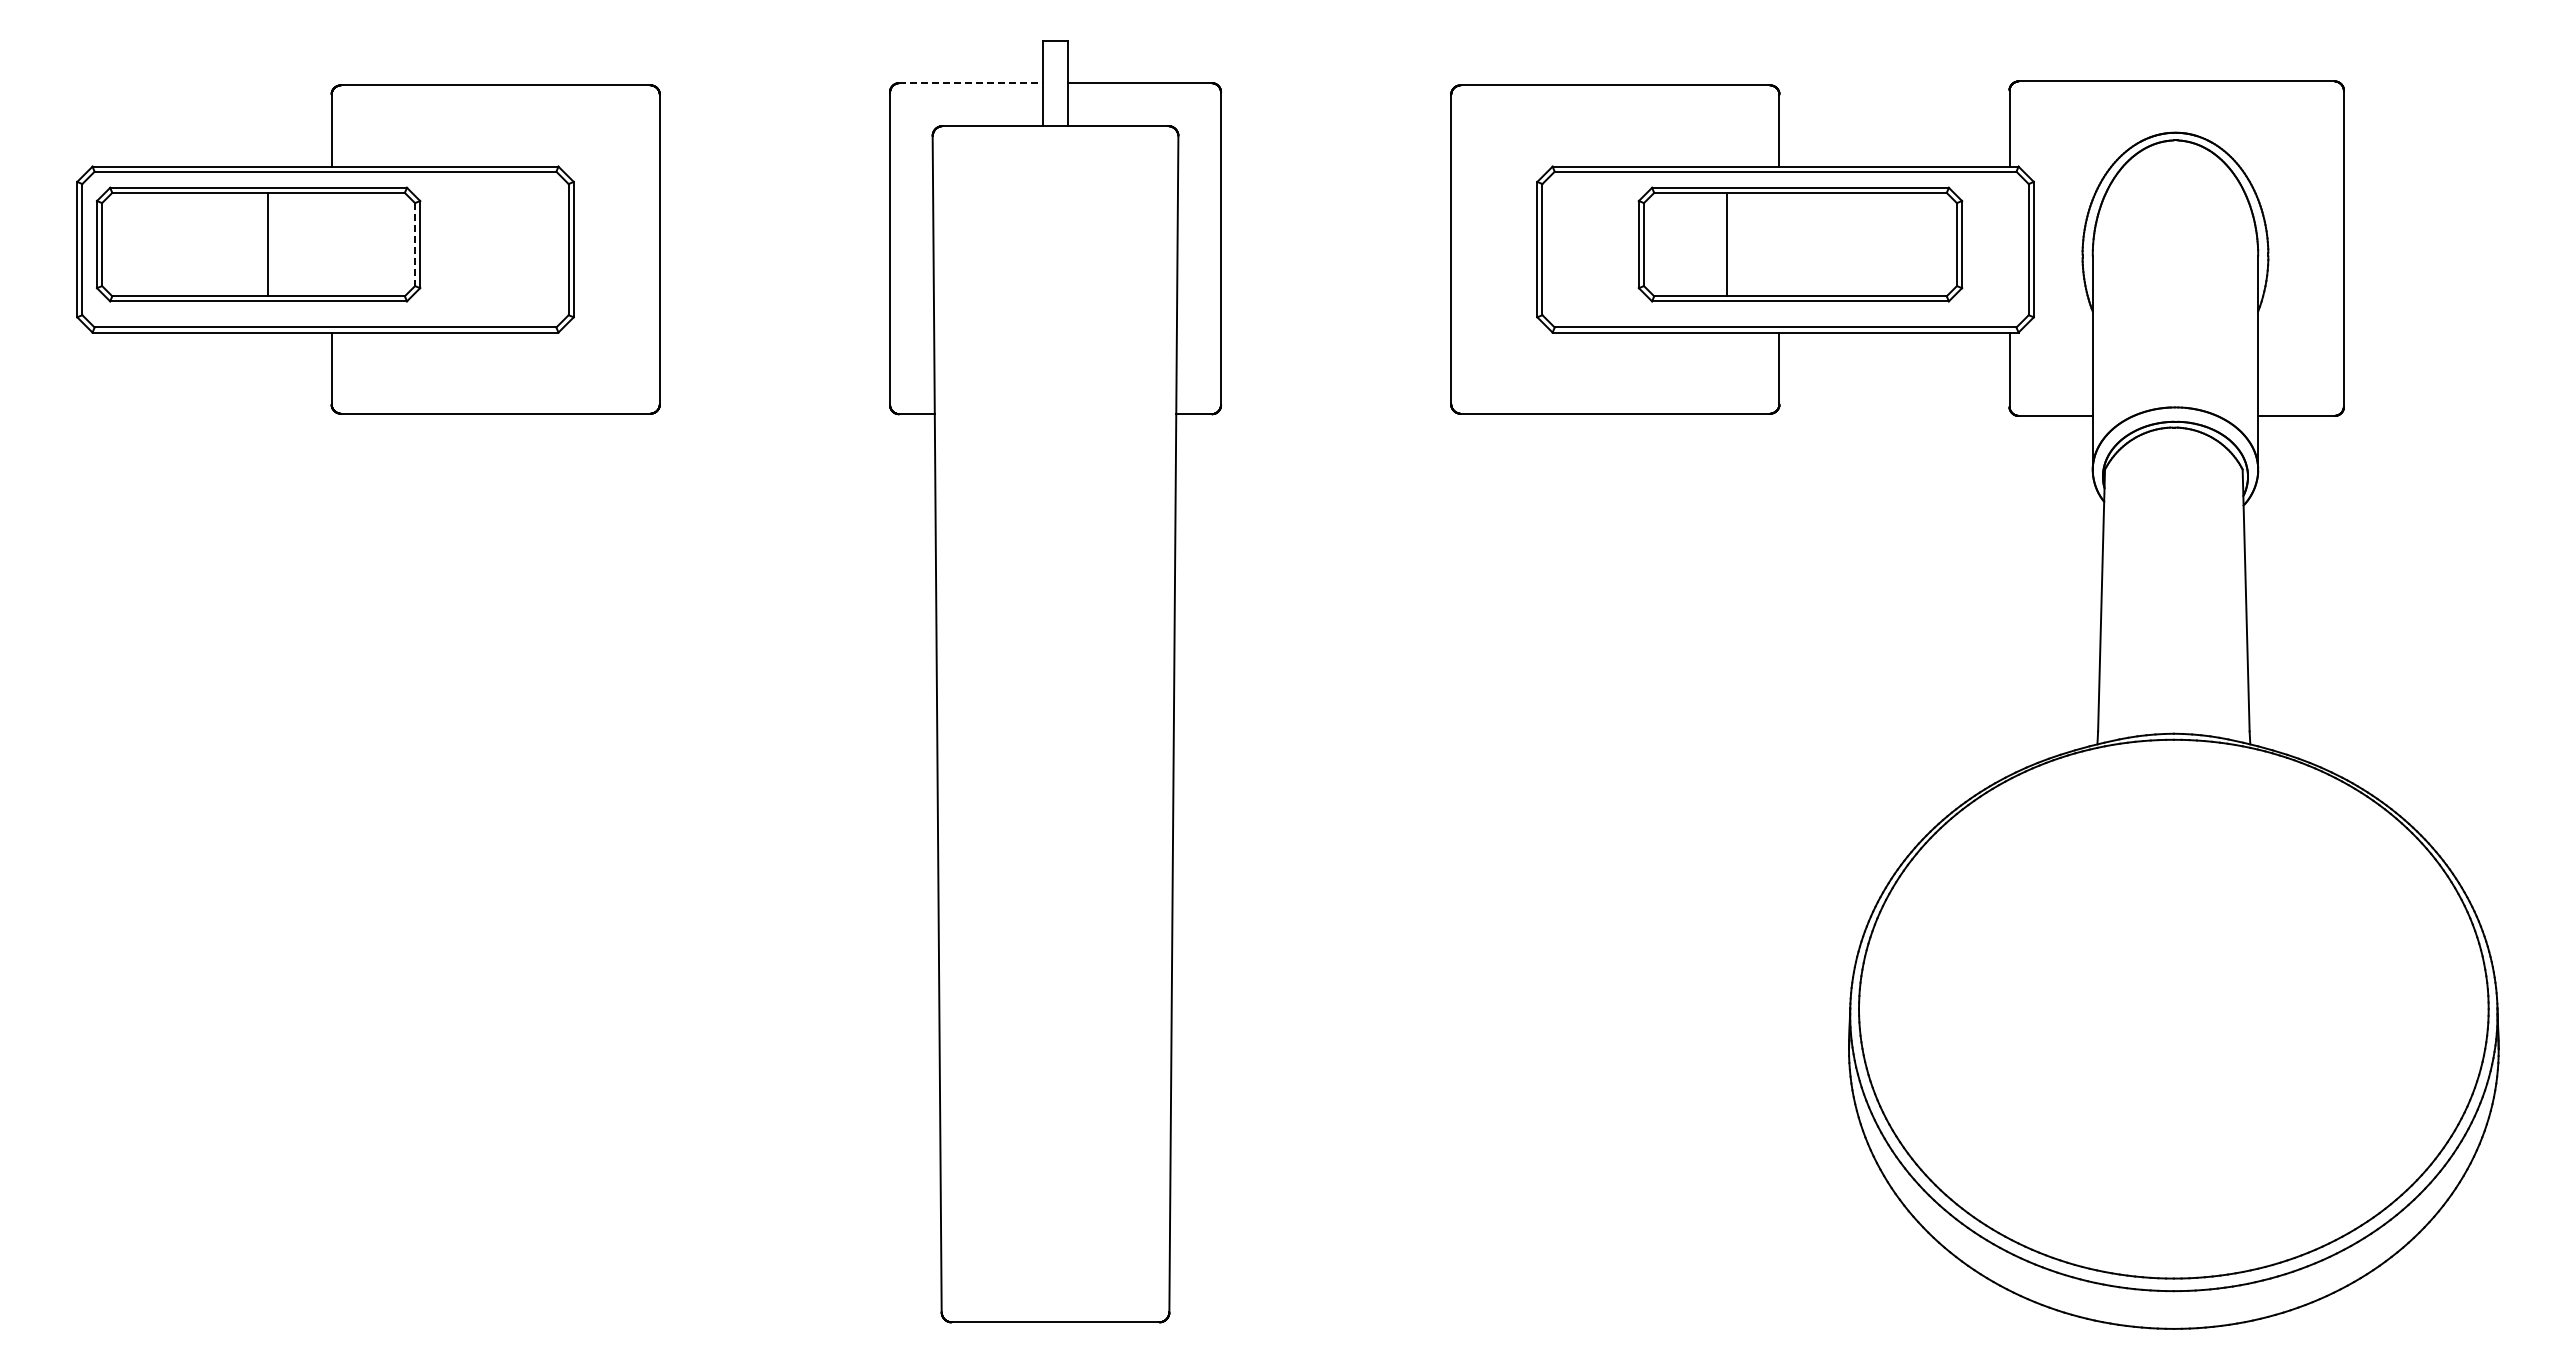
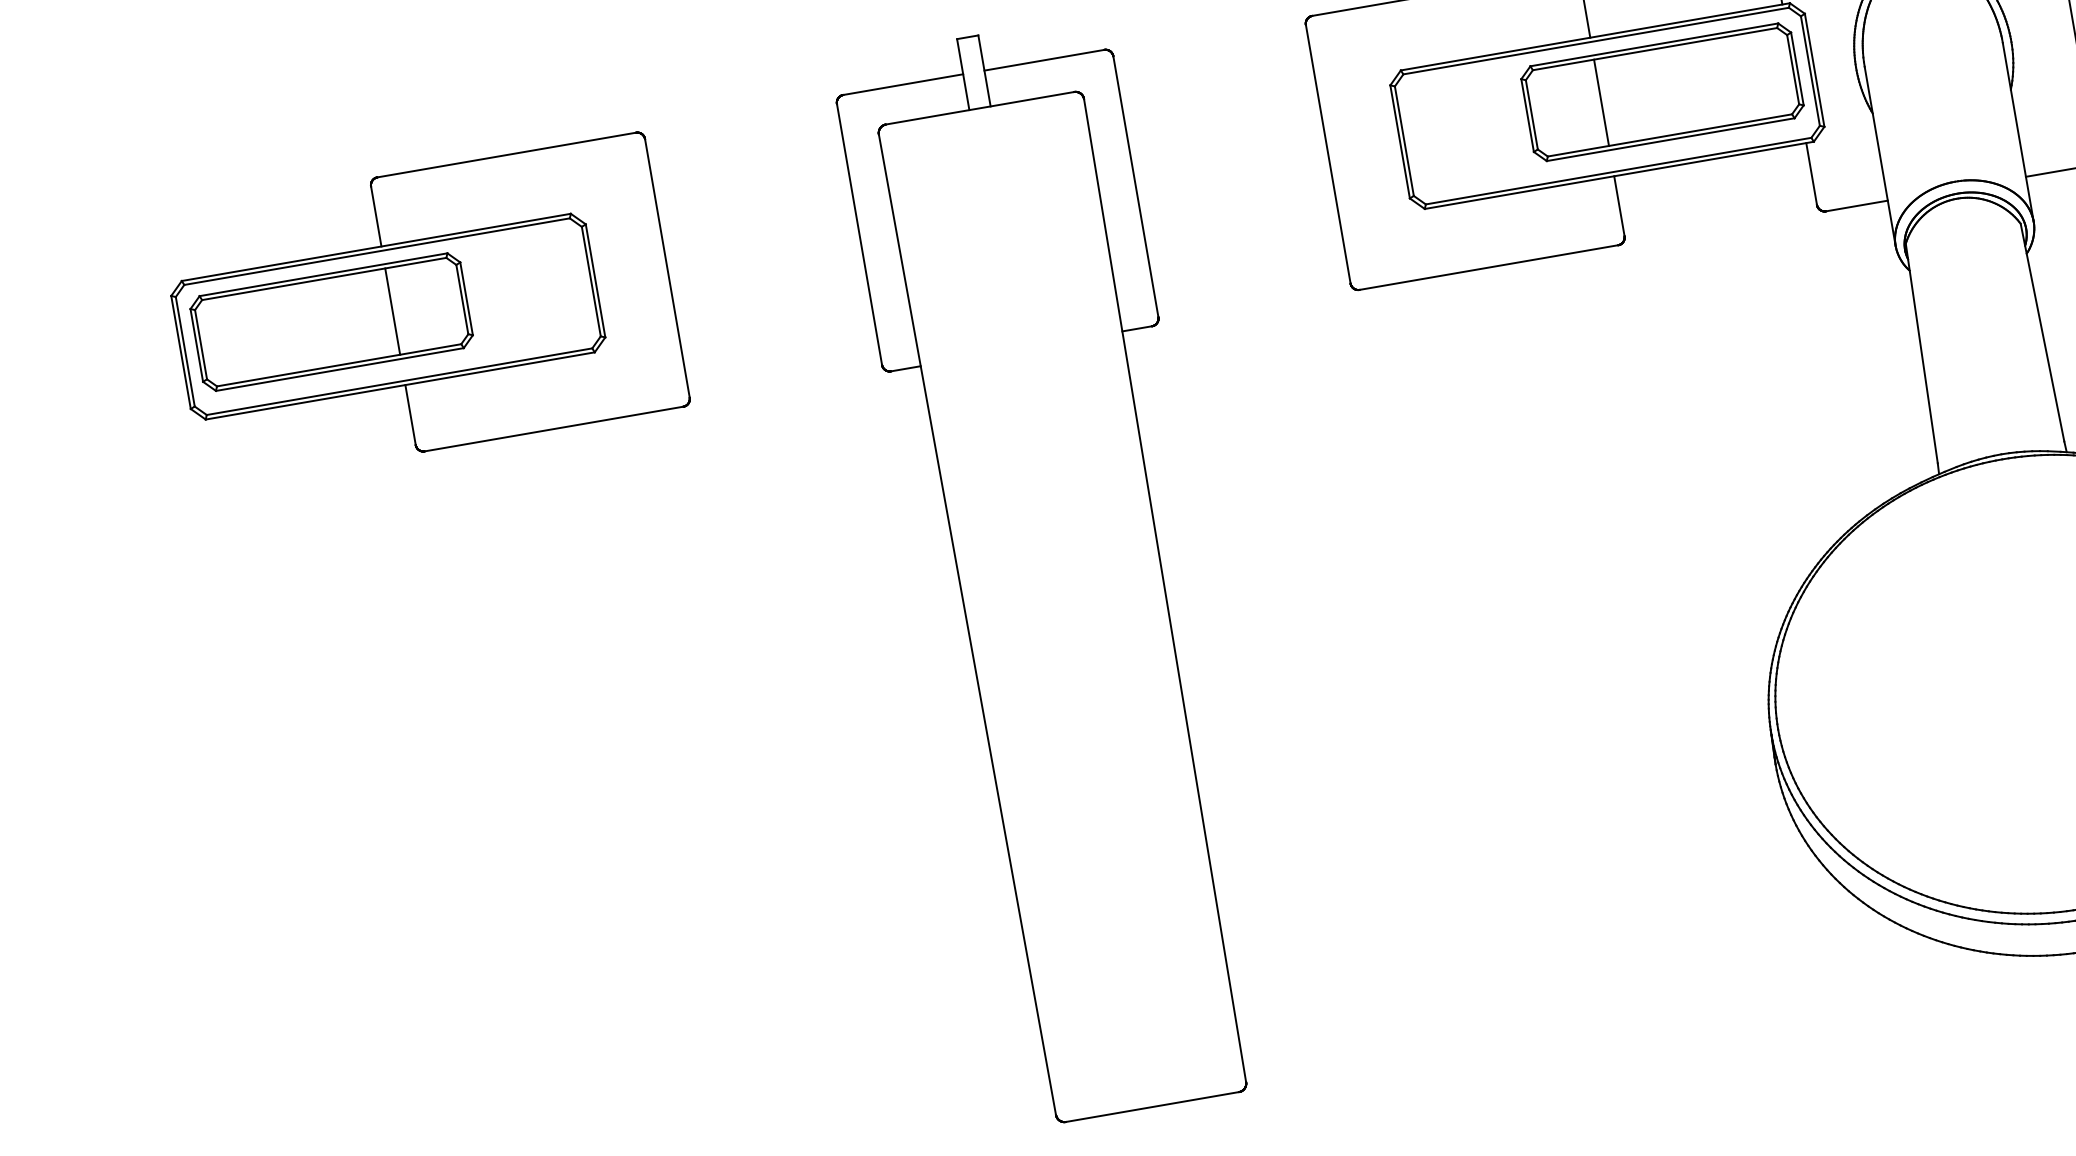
line: (971, 83) -> (903, 84), dashed -> solid
line: (267, 244) -> (392, 311), moved
part: (1800, 244) -> (1662, 92), moved
line: (415, 245) -> (462, 300), dashed -> solid

